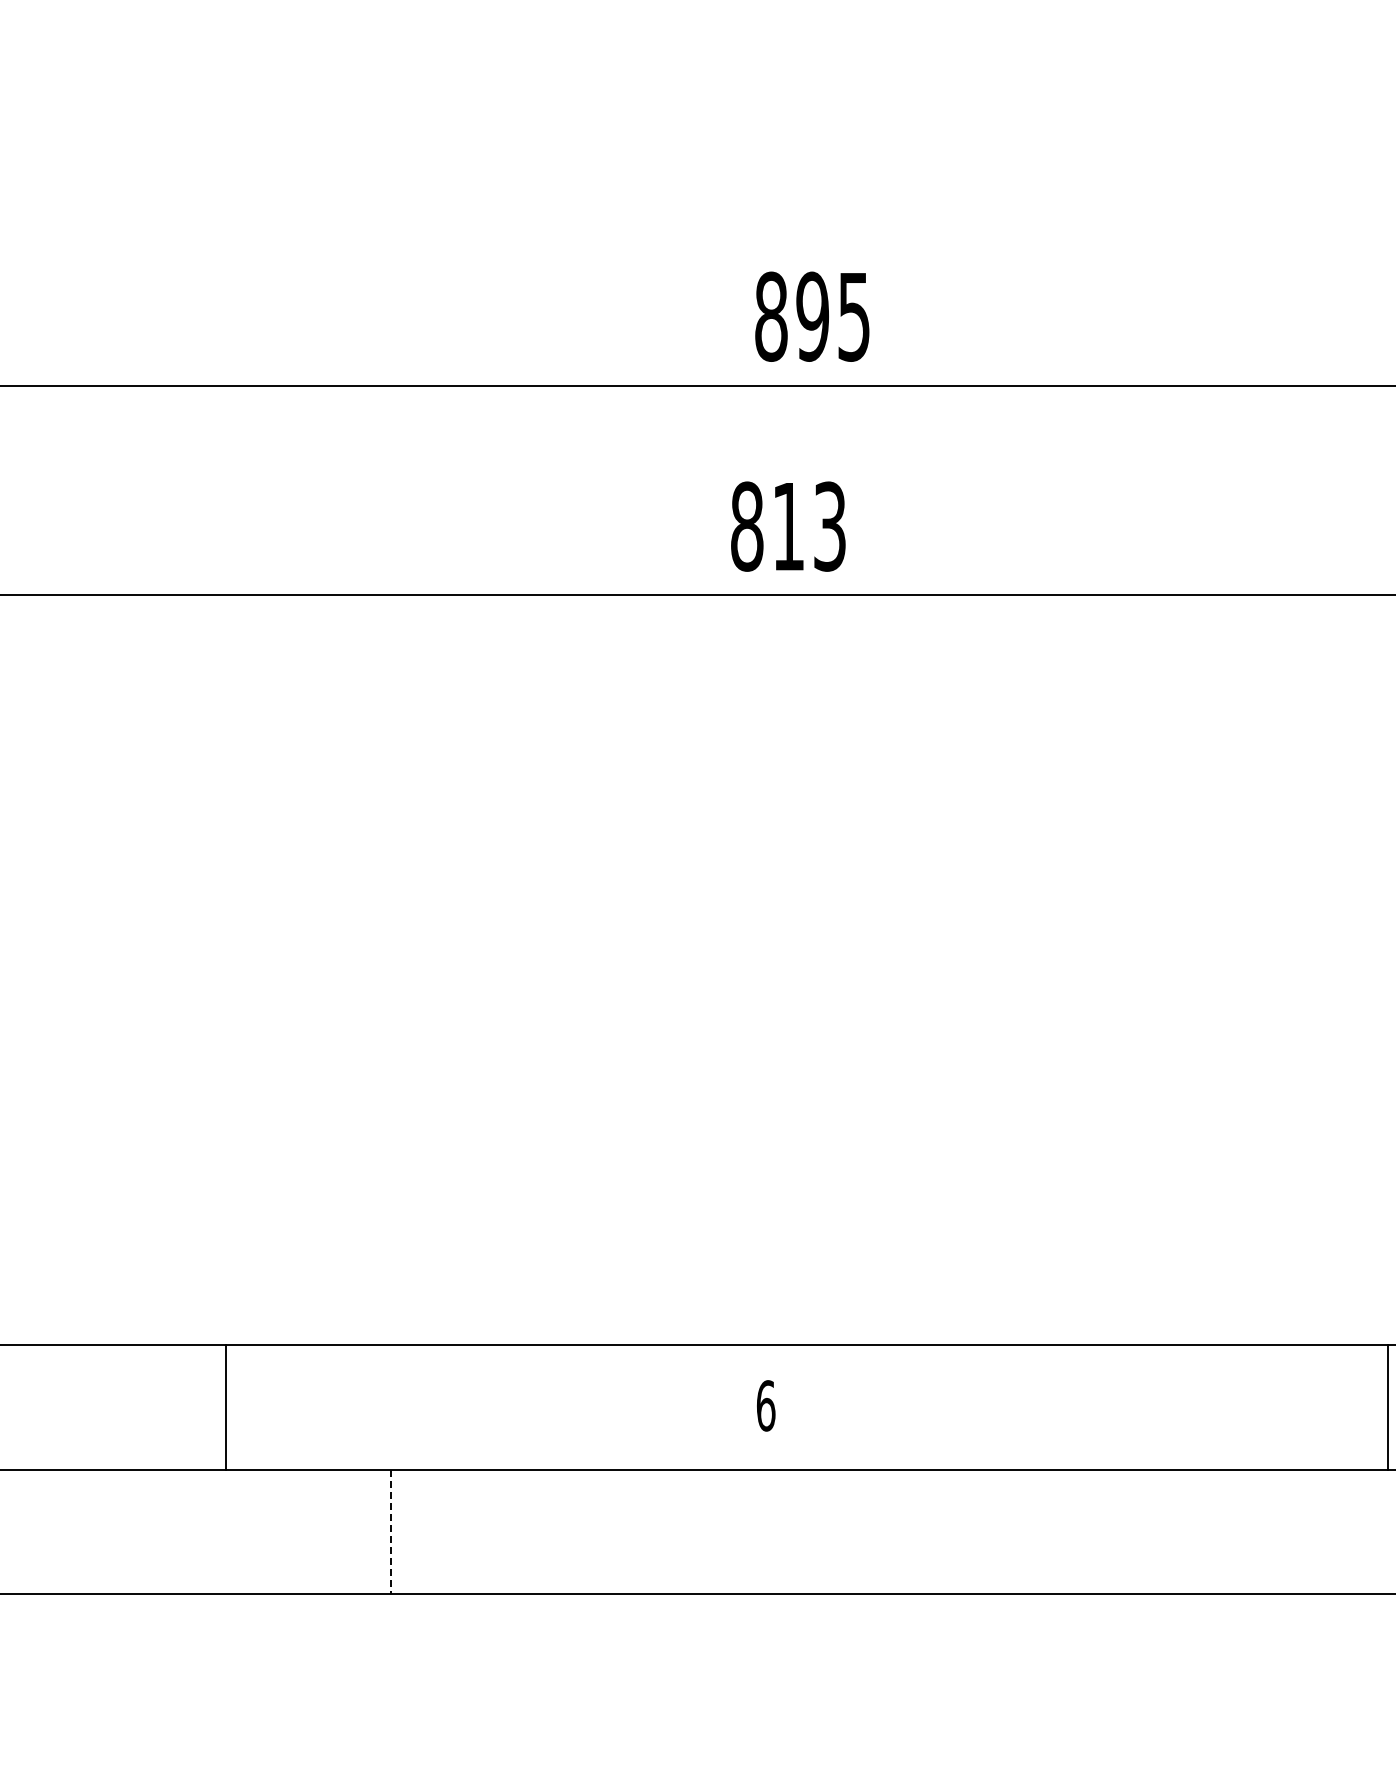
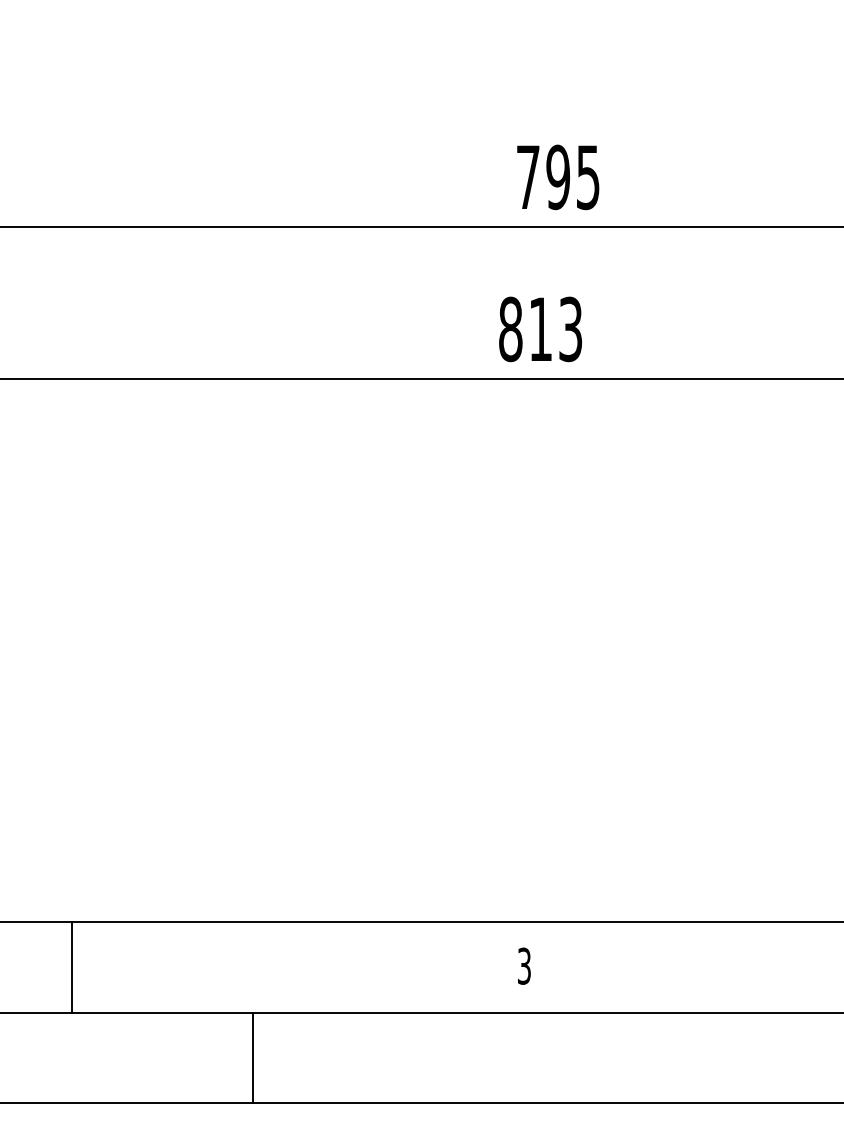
text: (771, 316) -> (528, 177), 895 -> 795
text: (766, 1405) -> (524, 965), 6 -> 3
line: (225, 1407) -> (72, 967), moved
line: (391, 1532) -> (253, 1057), dashed -> solid

